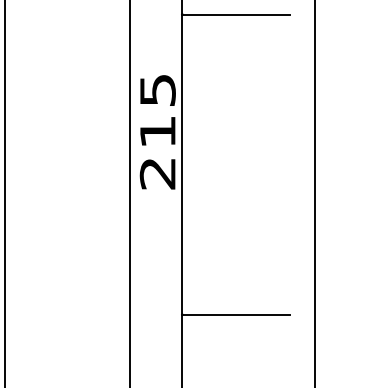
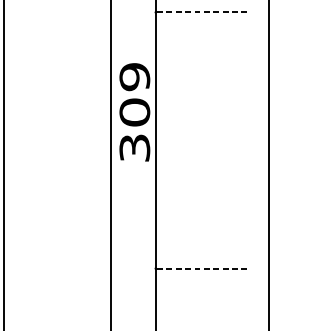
line: (236, 14) -> (201, 12), solid -> dashed
text: (157, 131) -> (134, 112), 215 -> 309
line: (236, 314) -> (201, 268), solid -> dashed

